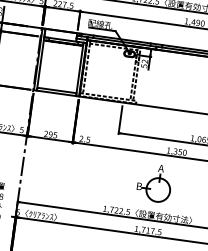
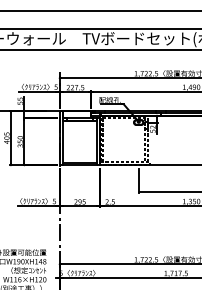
part: (155, 183) -> (176, 231), removed

